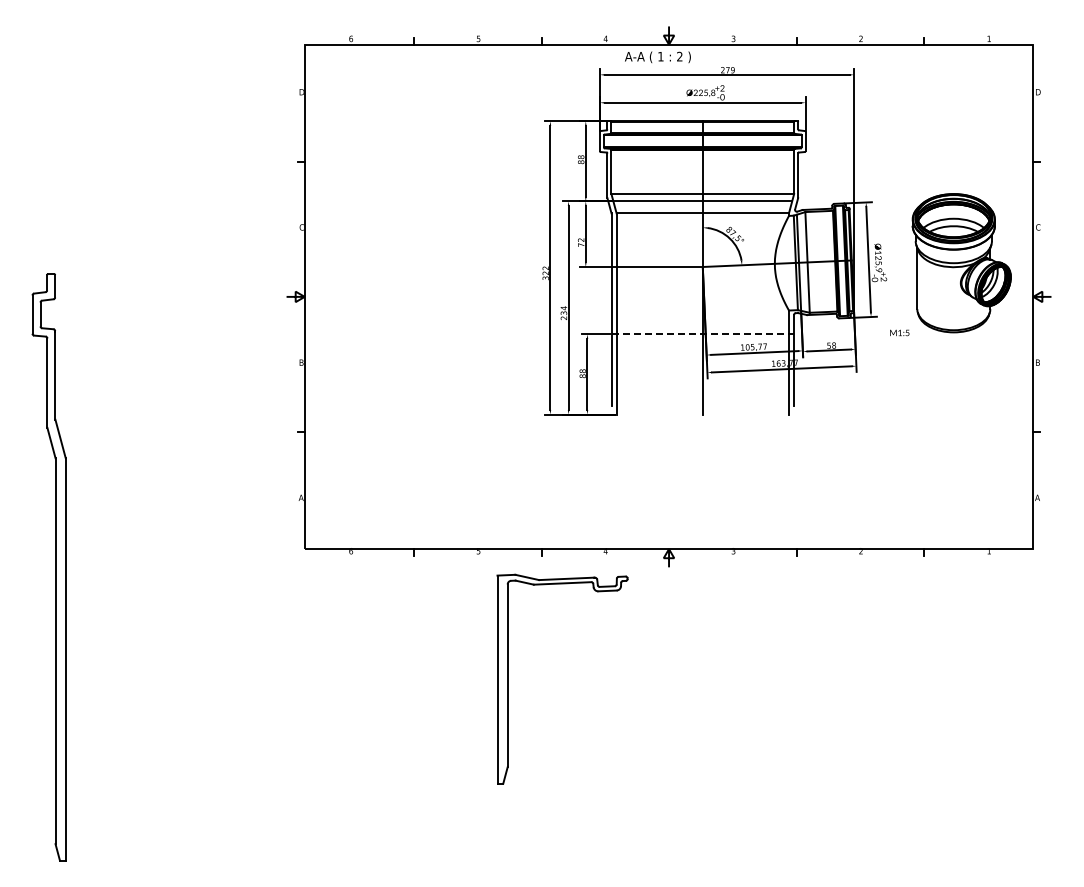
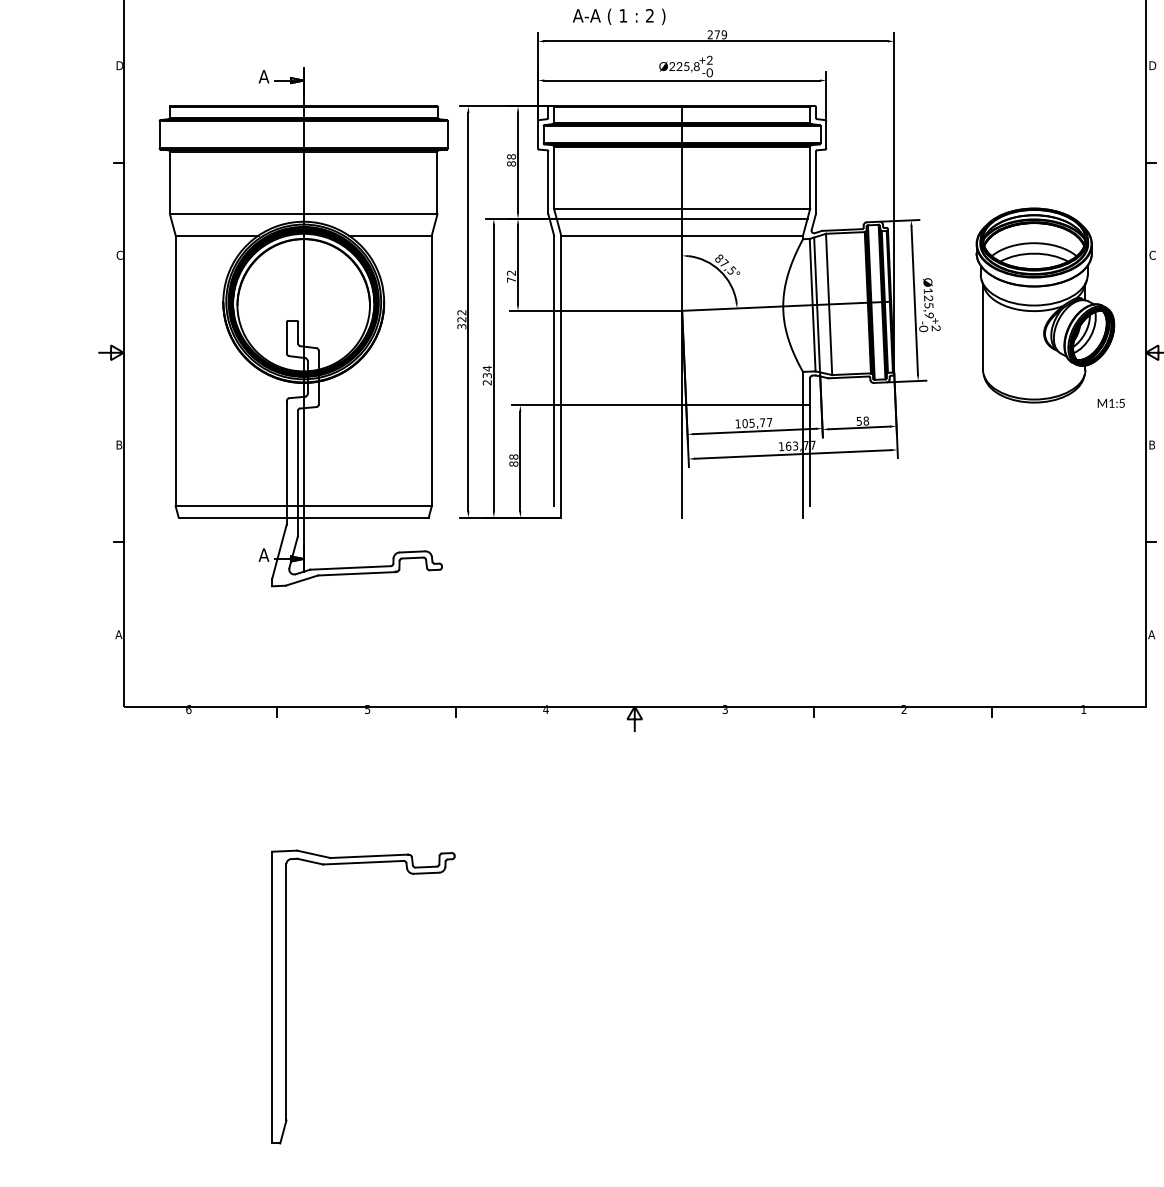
part: (432, 278) -> (302, 326), added
text: (899, 332) -> (1110, 402), moved
line: (703, 334) -> (683, 405), dashed -> solid
part: (508, 678) -> (287, 996), moved

